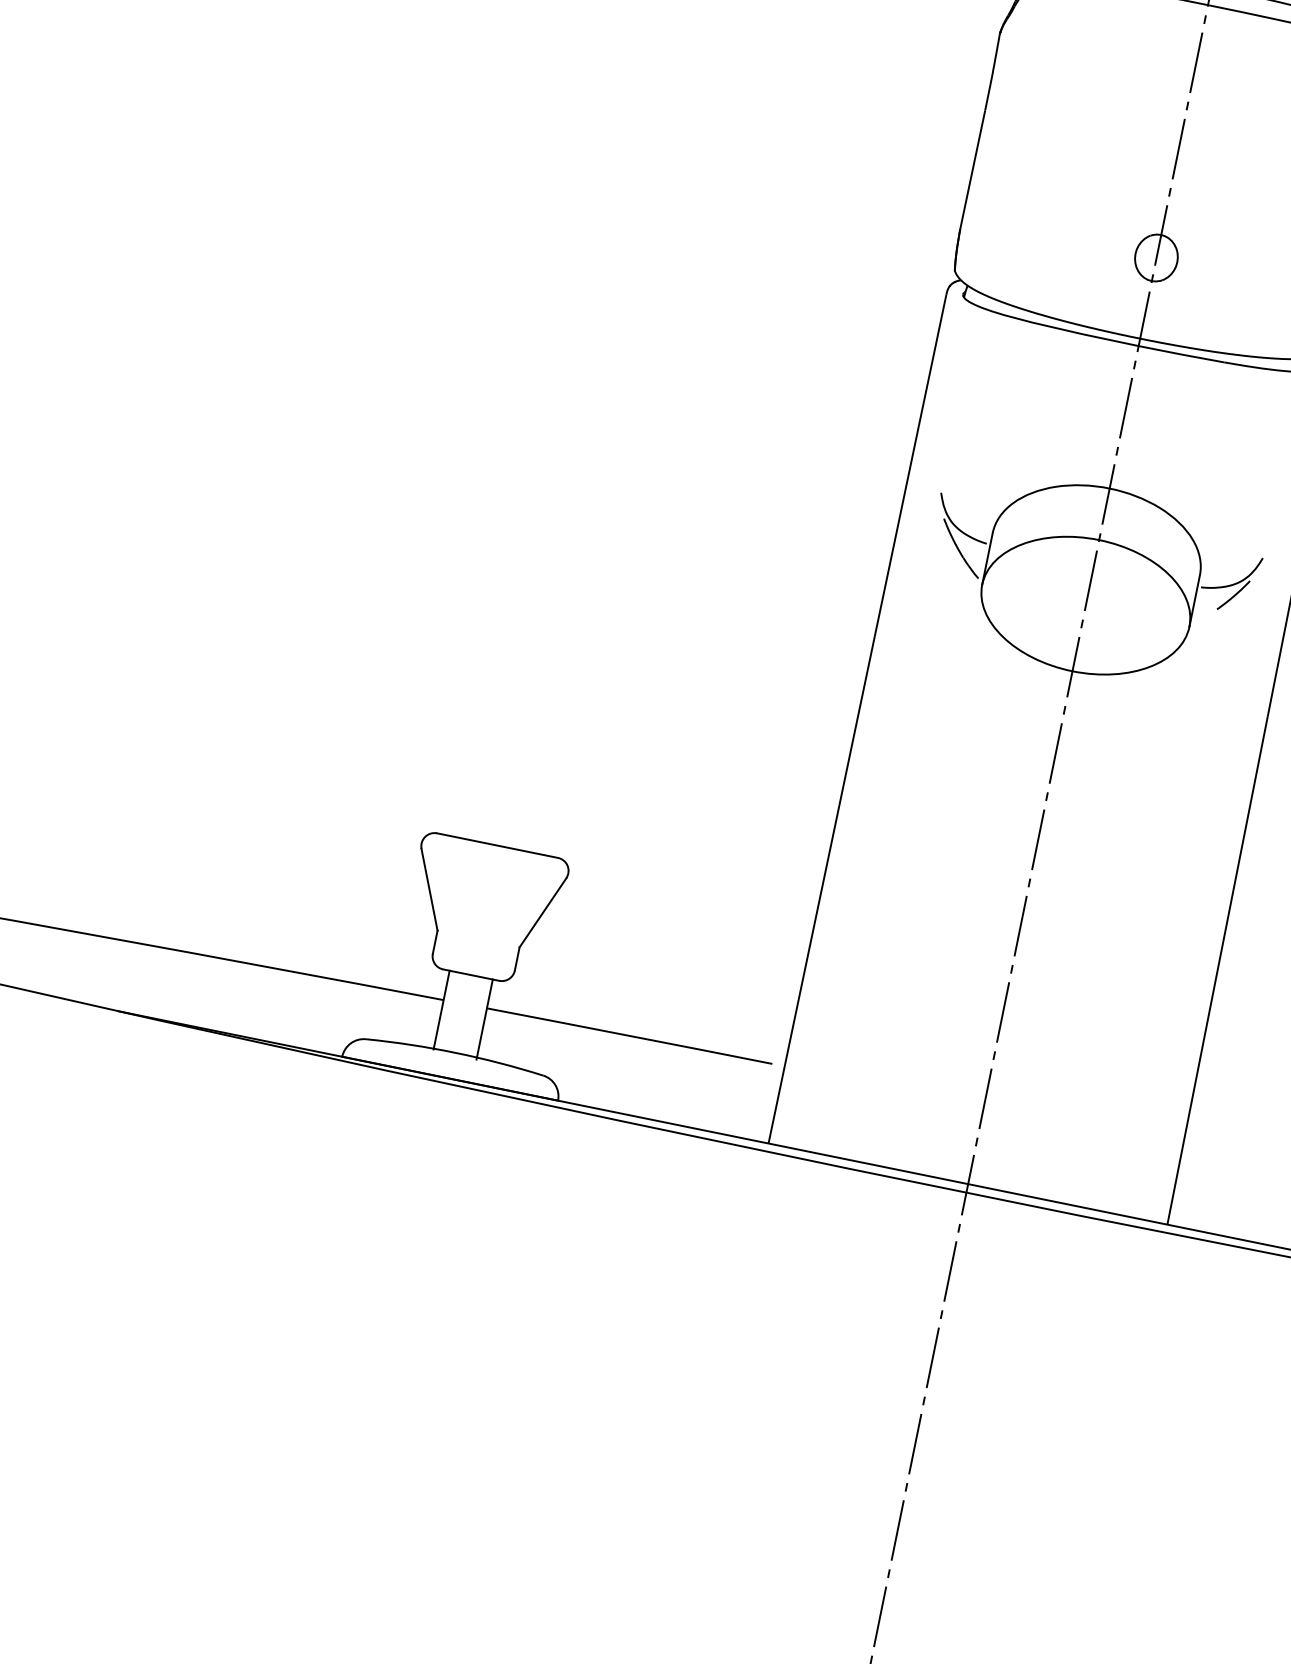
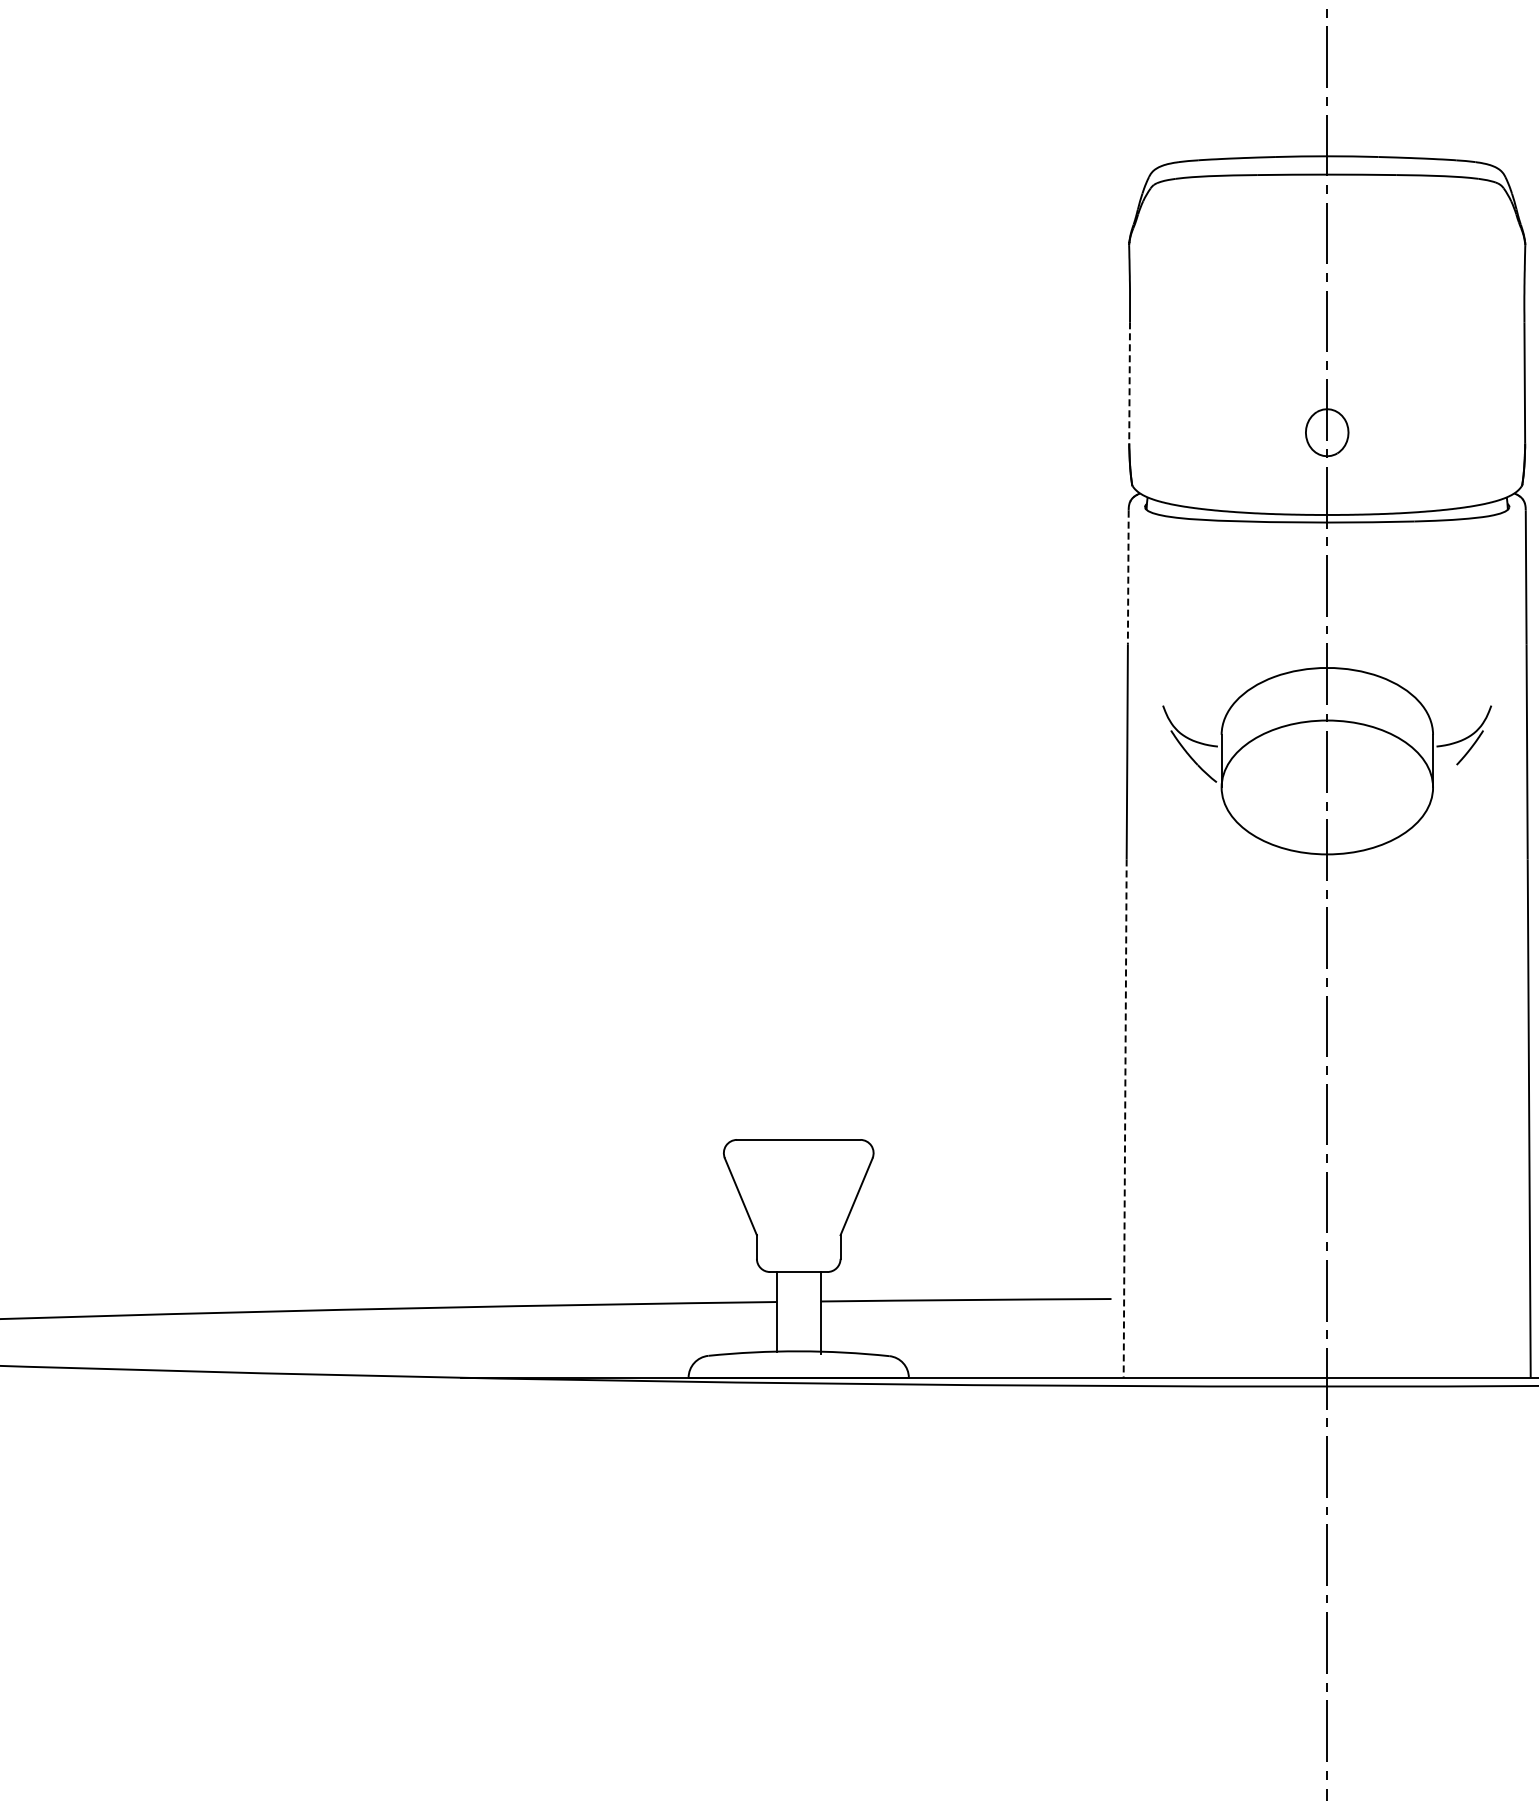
line: (972, 169) -> (1129, 382), solid -> dashed
line: (932, 361) -> (1128, 578), solid -> dashed
line: (821, 890) -> (1125, 1119), solid -> dashed

